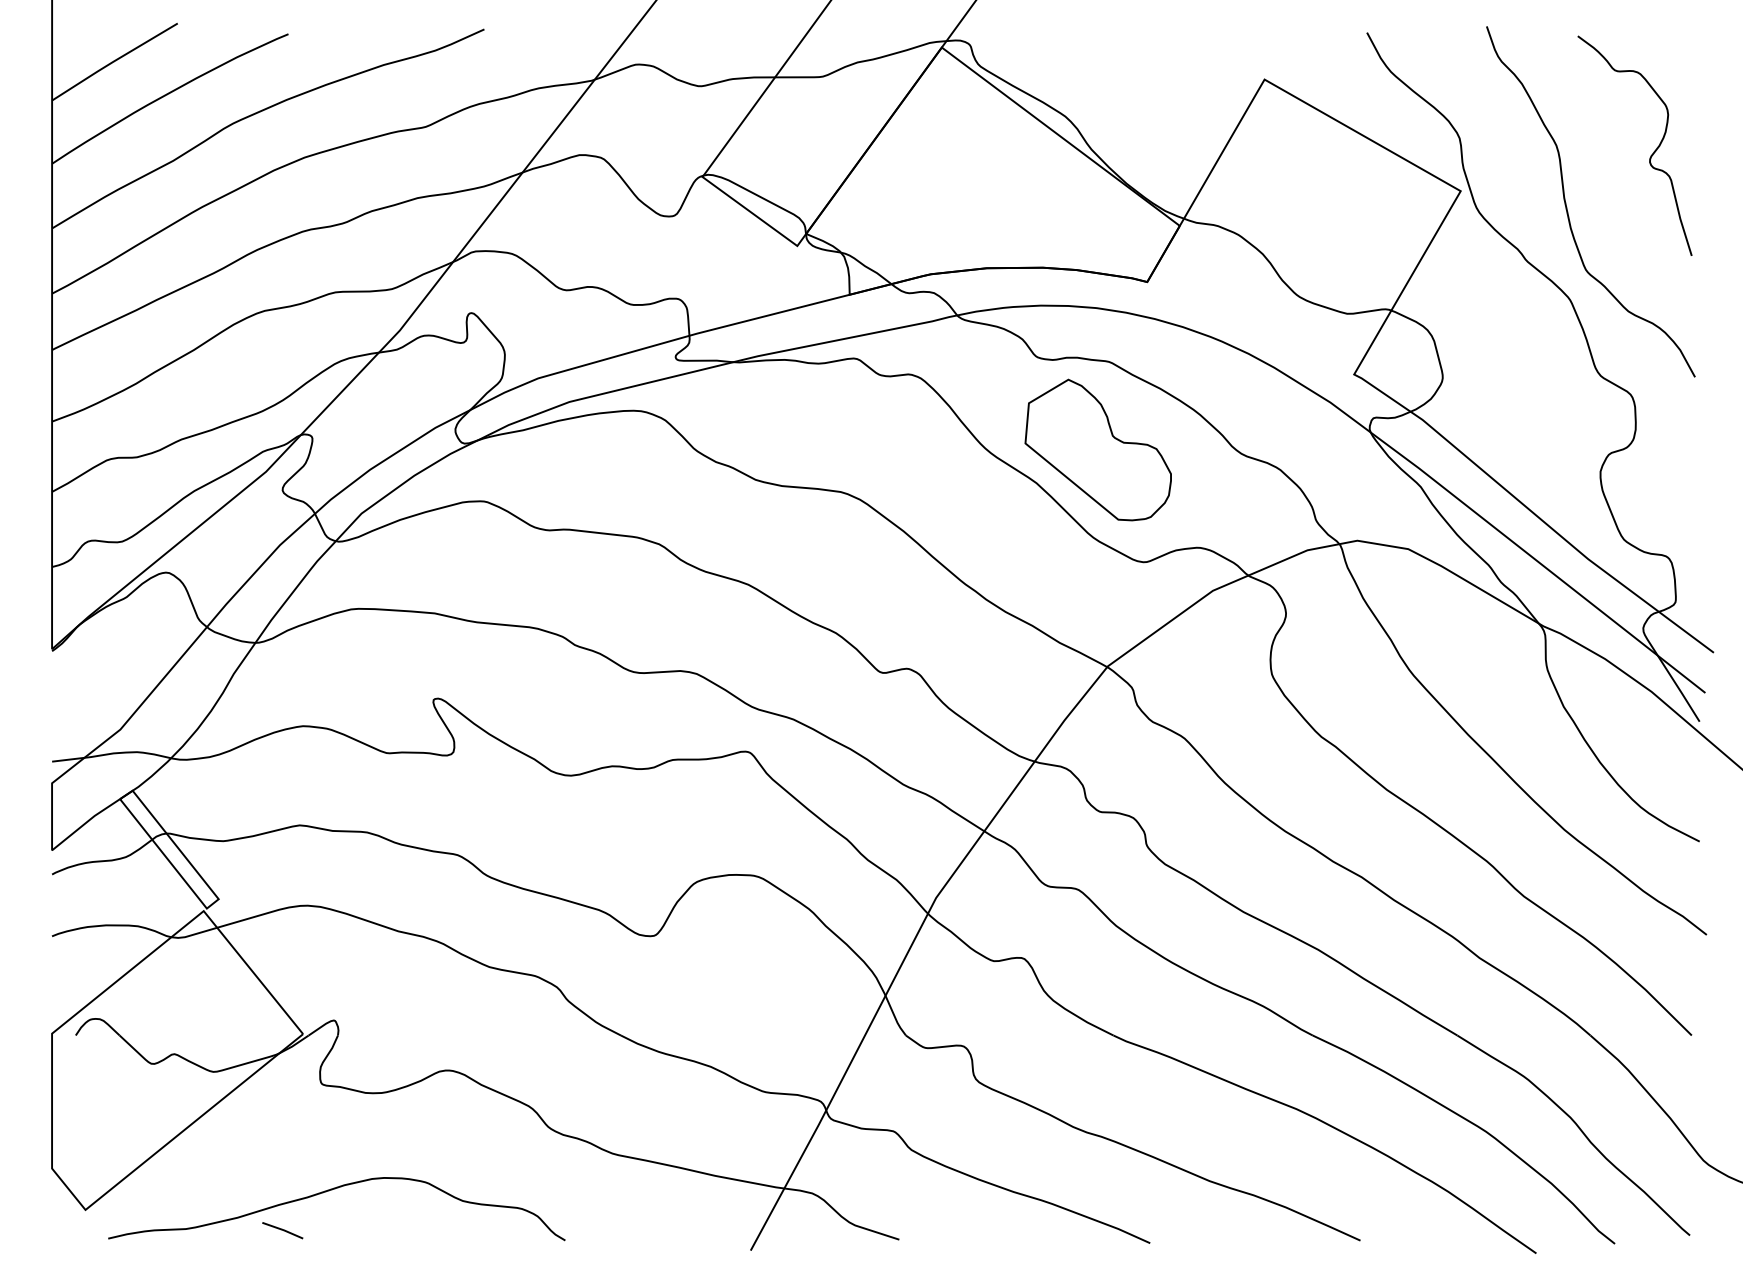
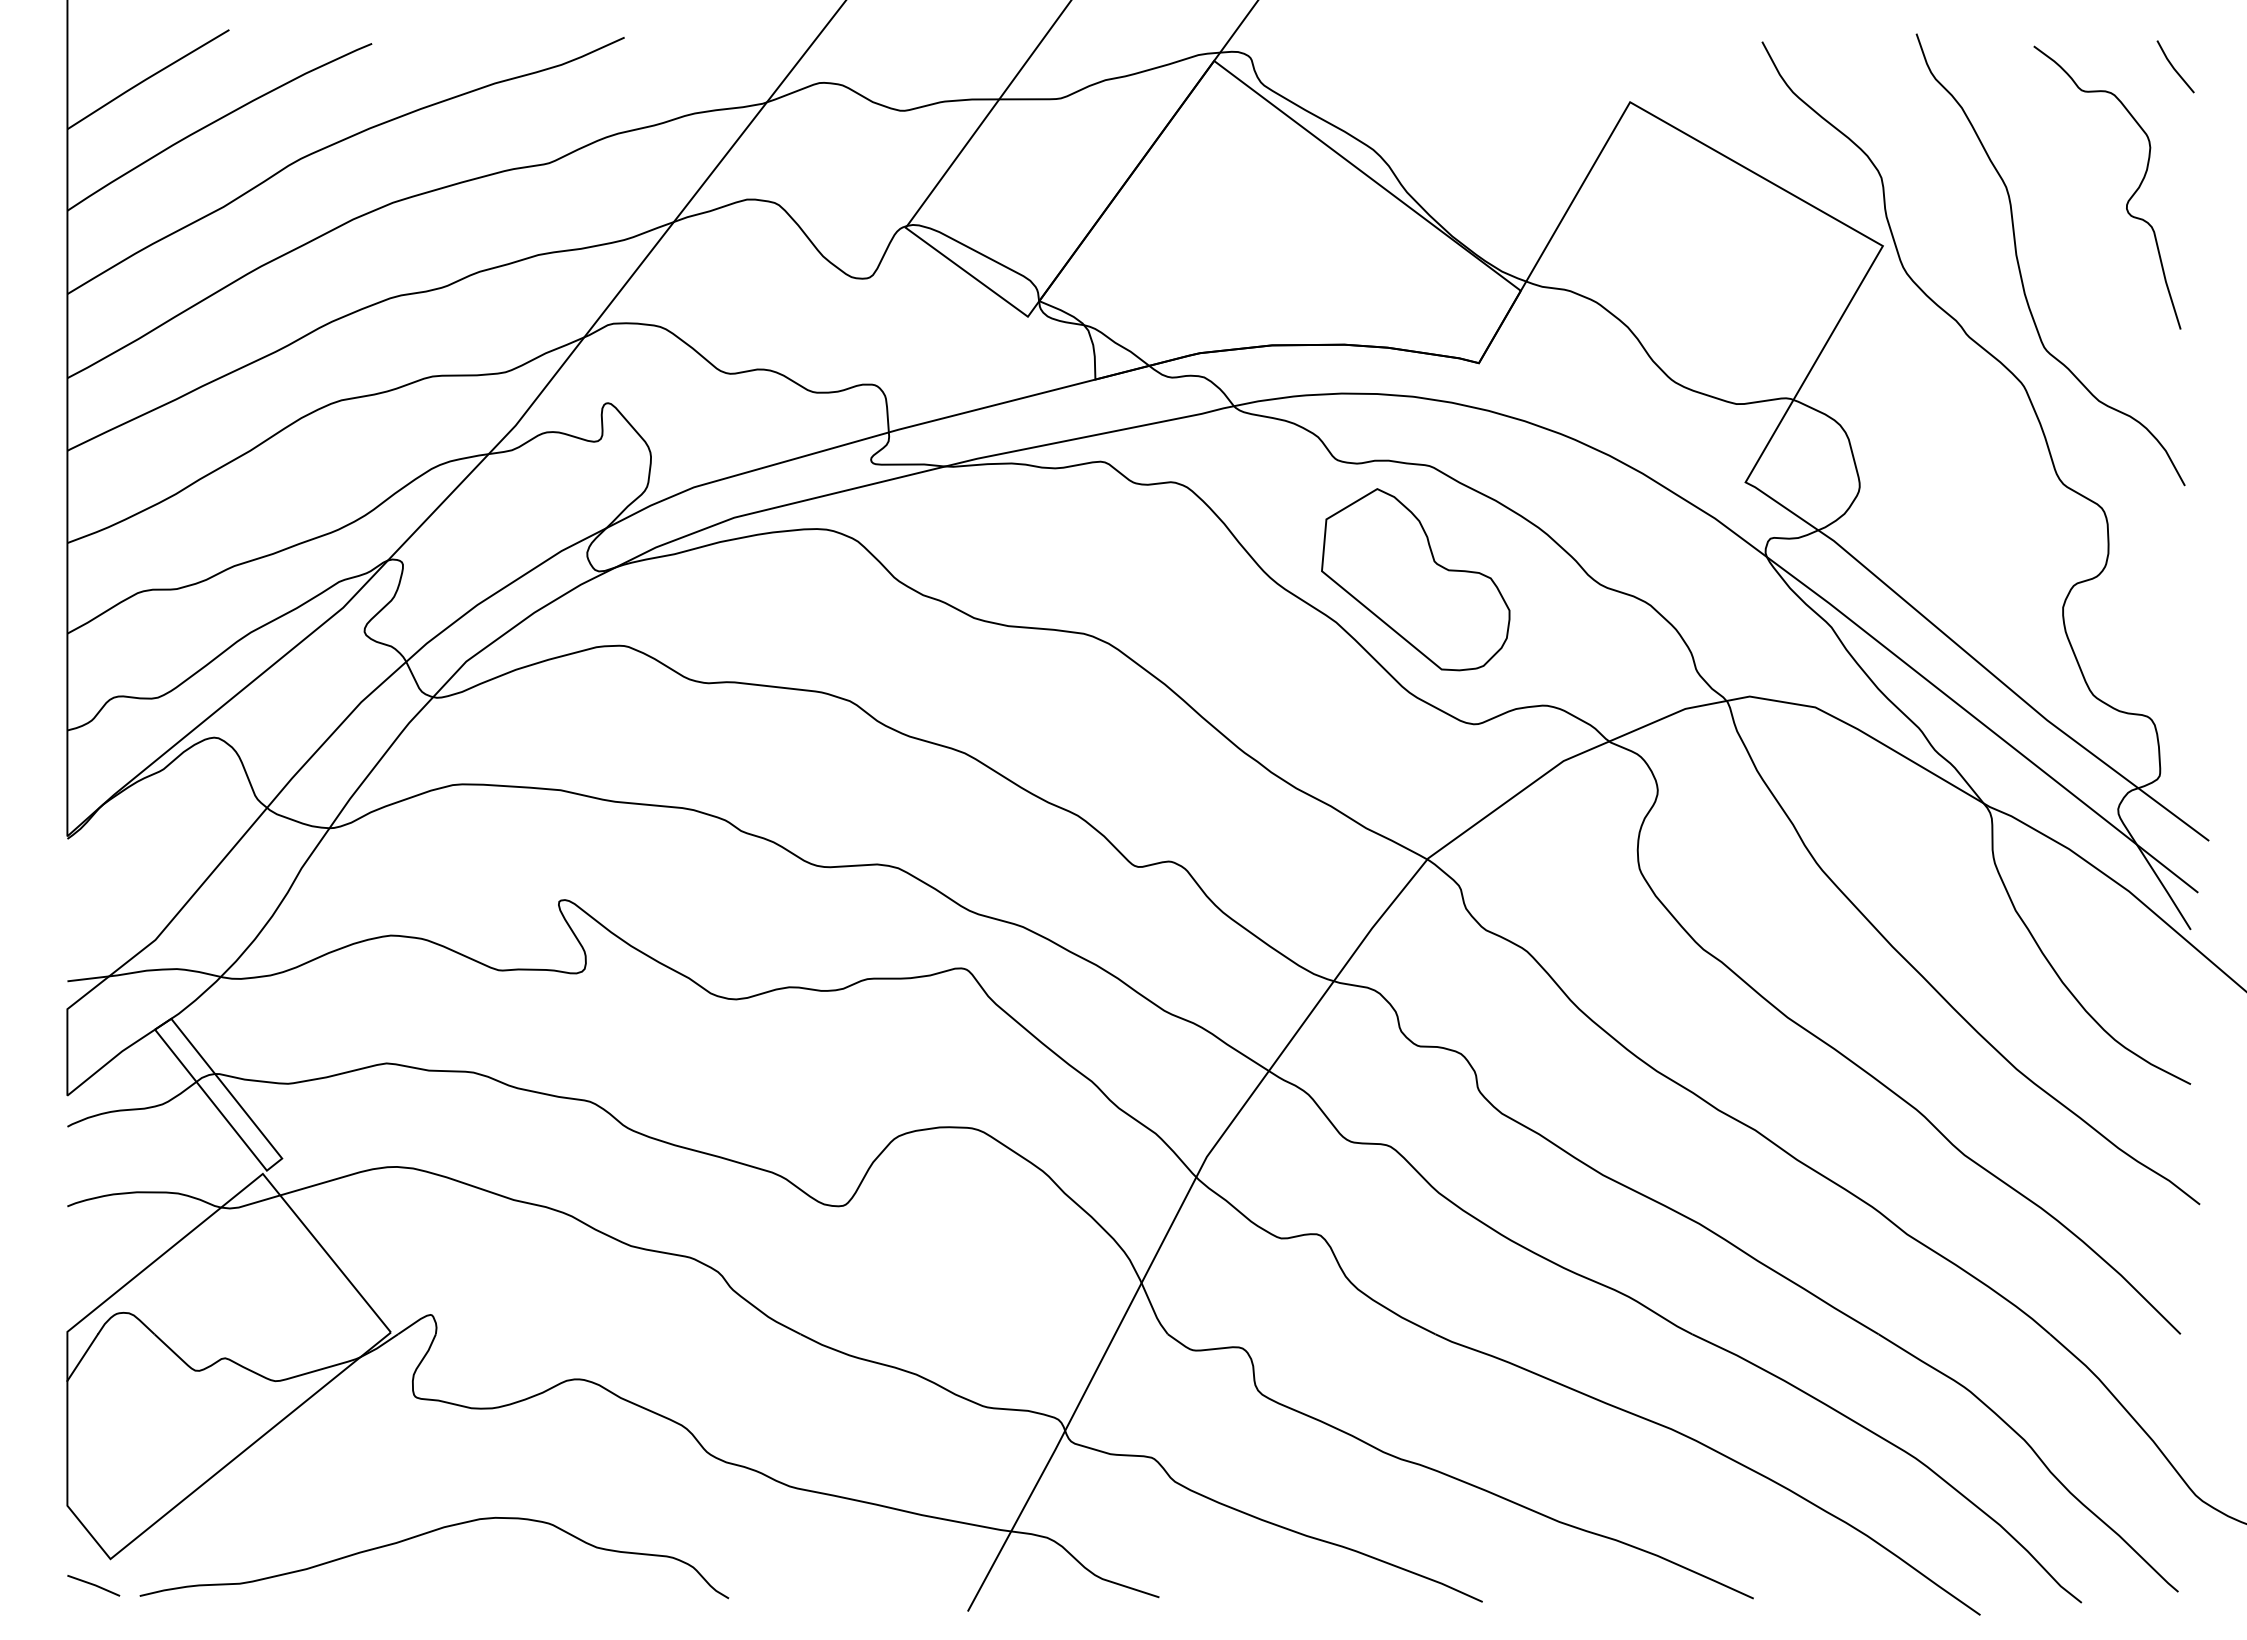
line: (1686, 52) -> (2174, 67), added
line: (63, 1053) -> (82, 1357), added
line: (282, 1230) -> (93, 1585), moved

